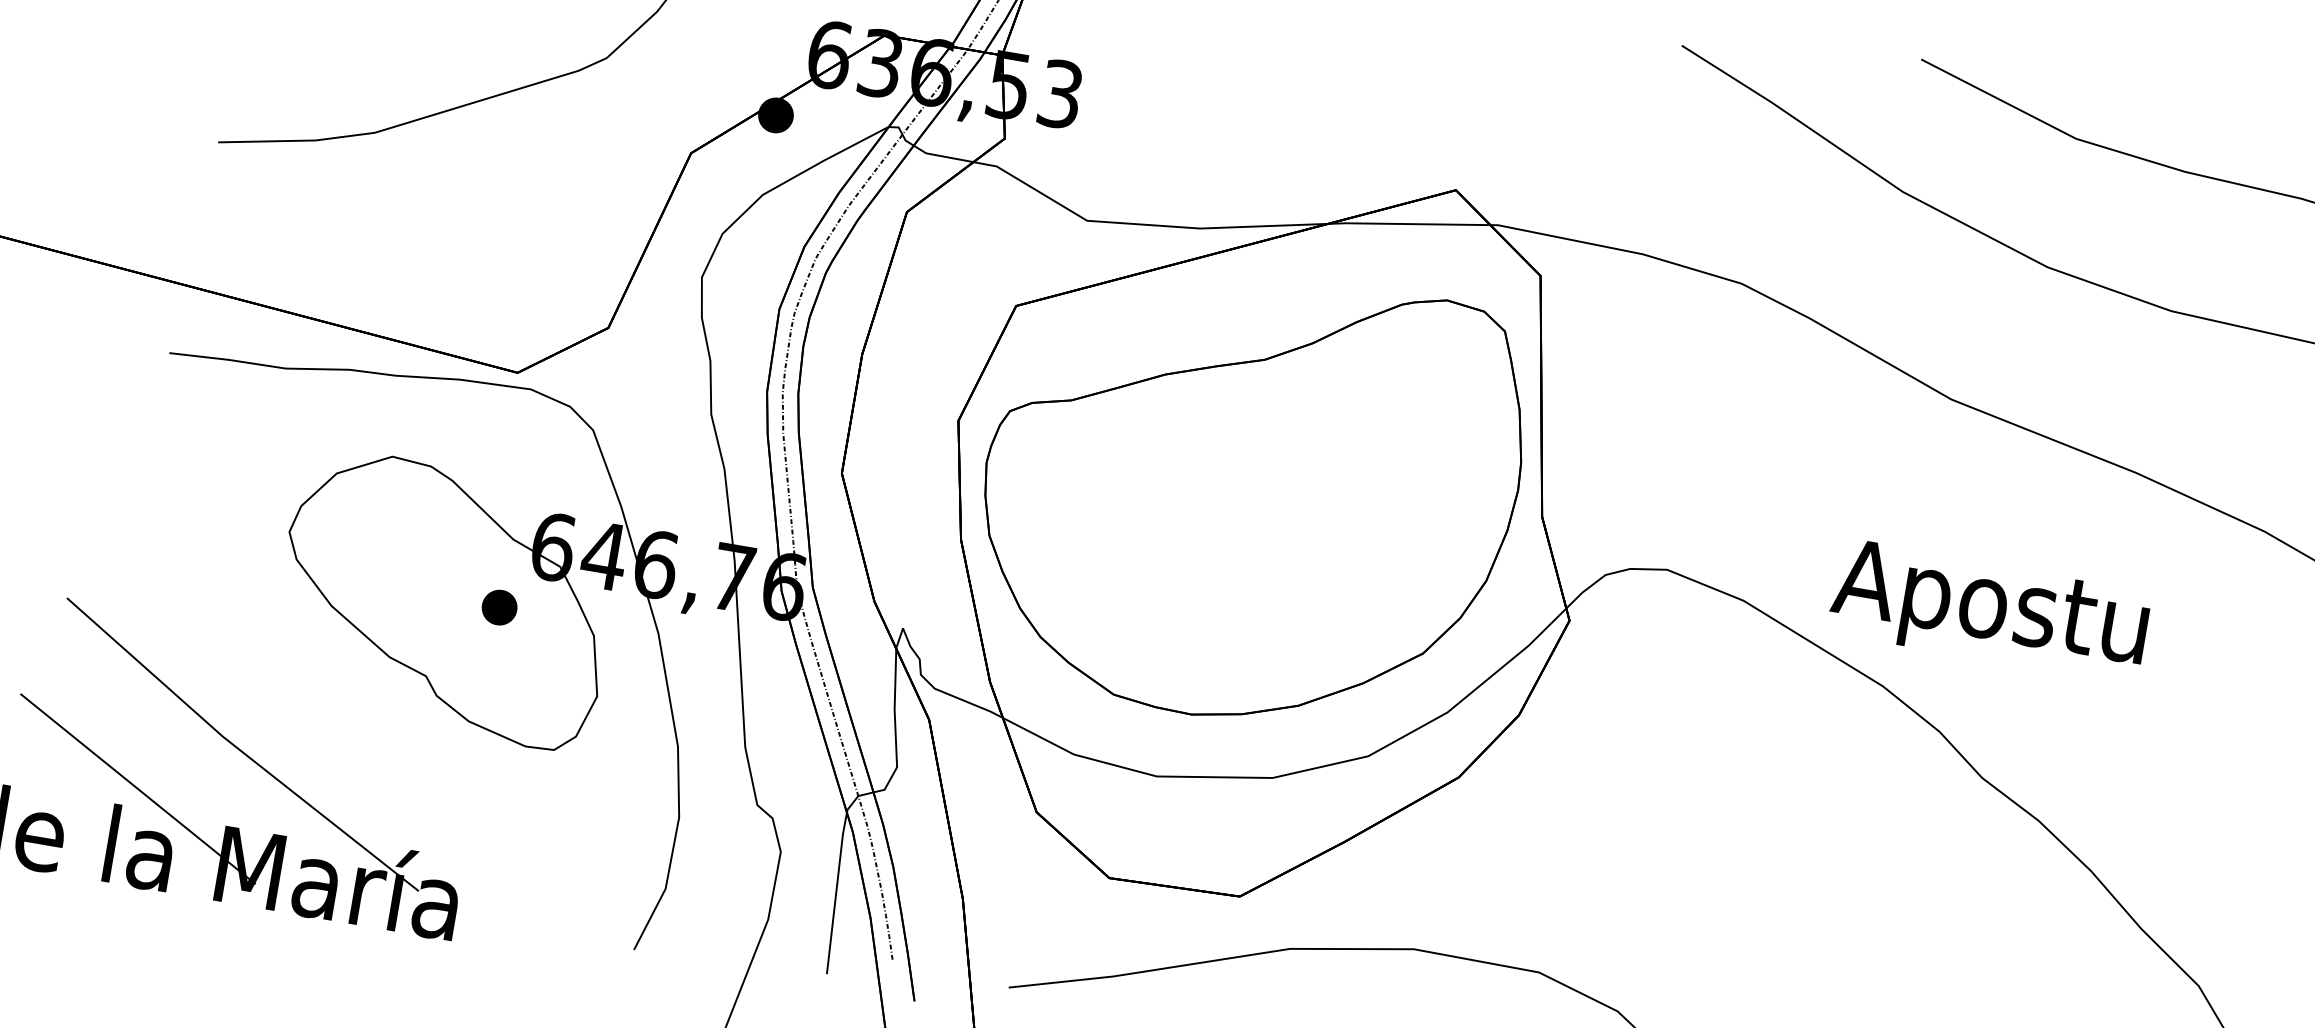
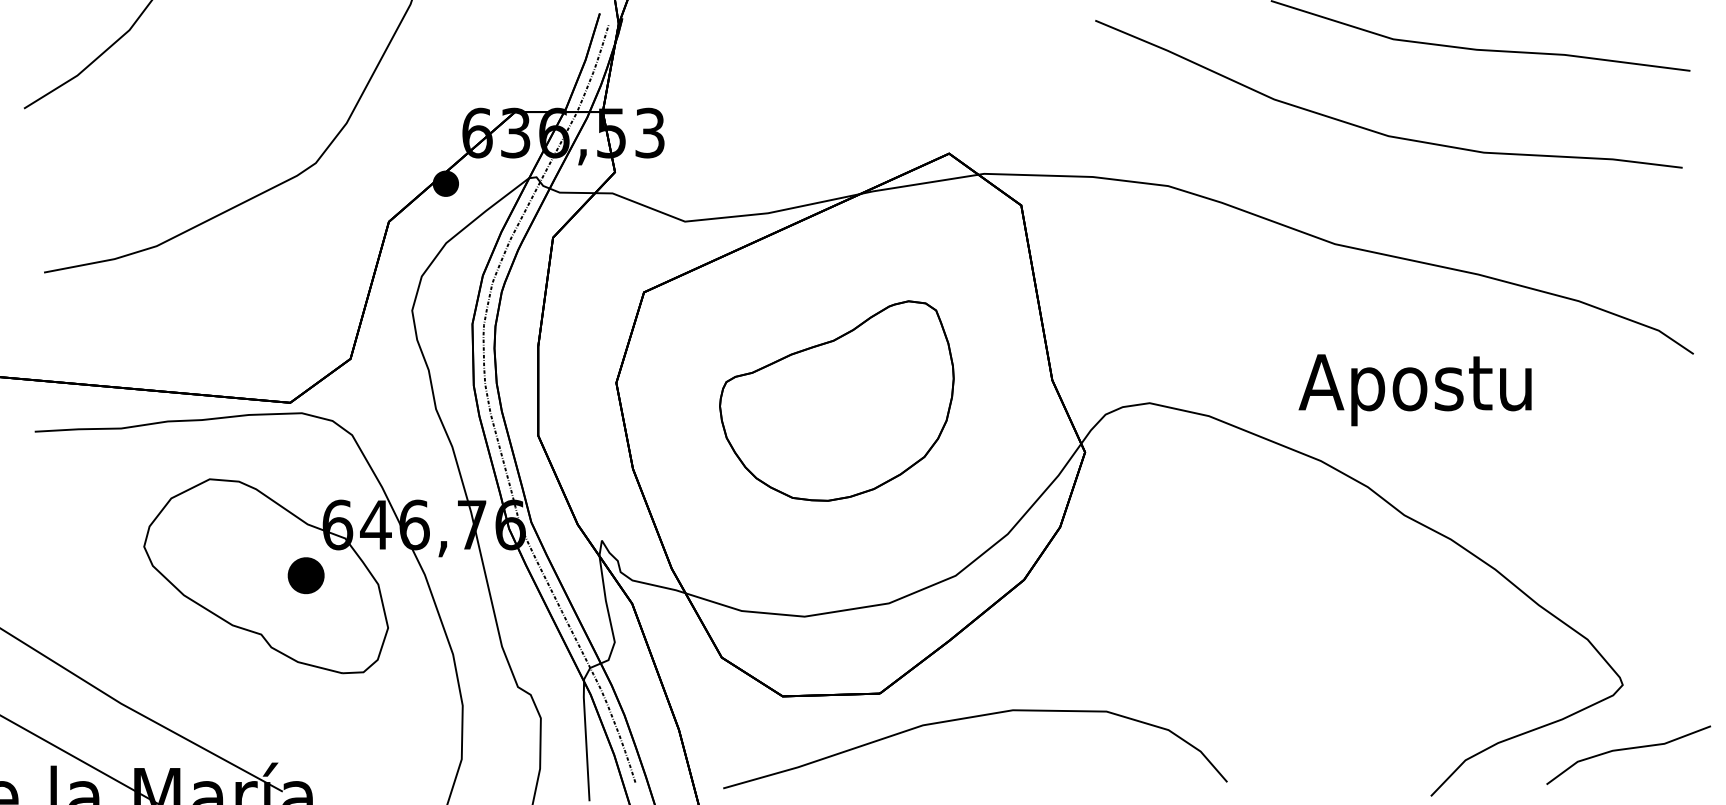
part: (1248, 494) -> (836, 400), size x0.6
part: (499, 607) -> (306, 575), size x1.4
text: (1988, 611) -> (1414, 390), moved

